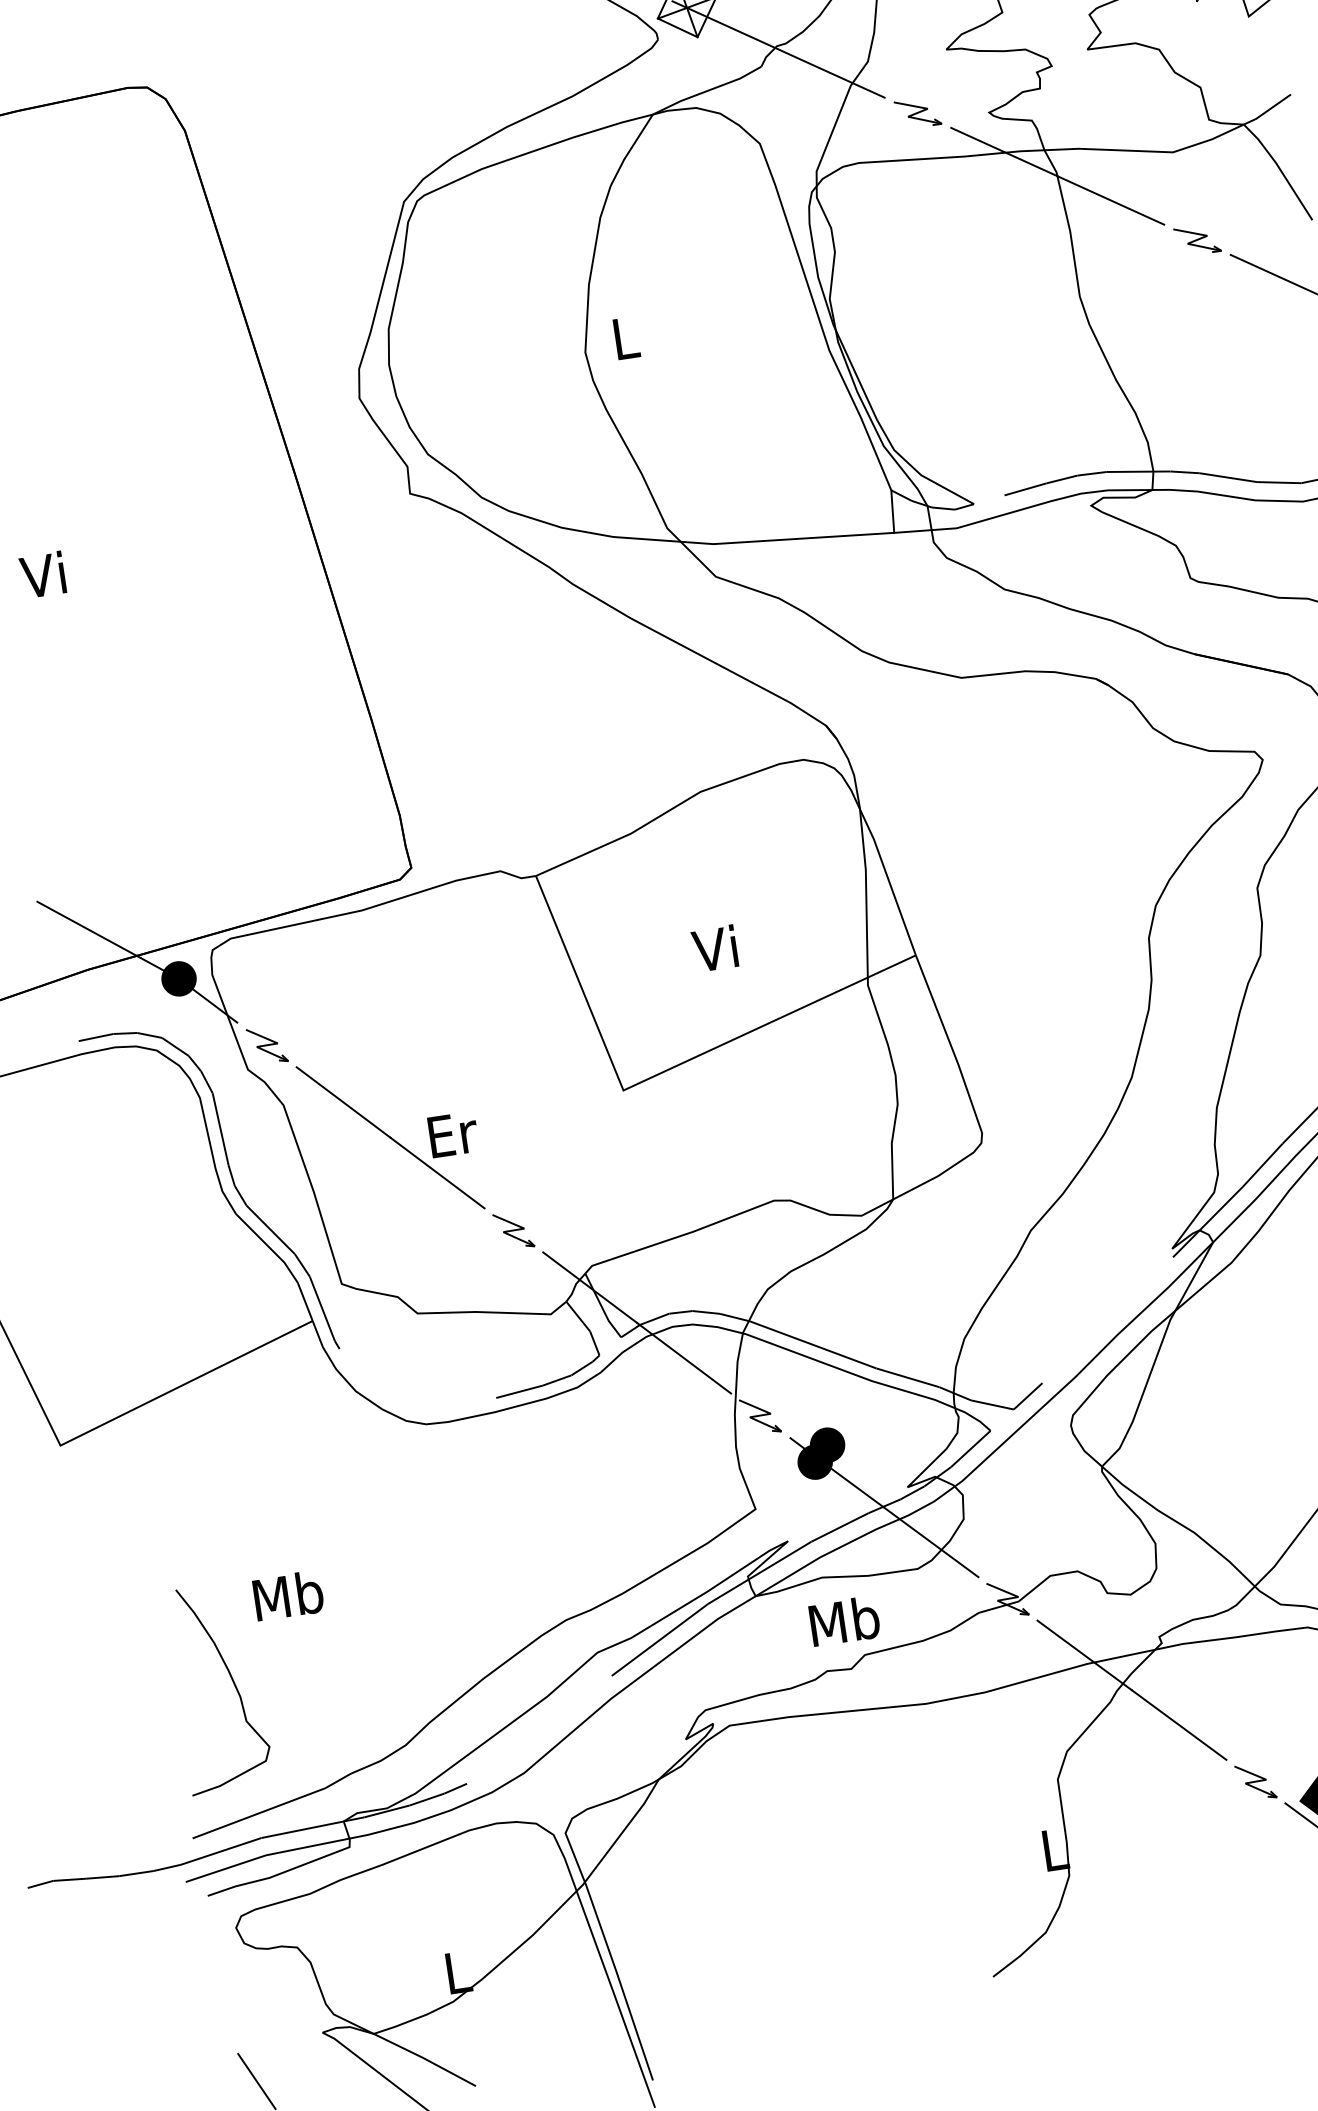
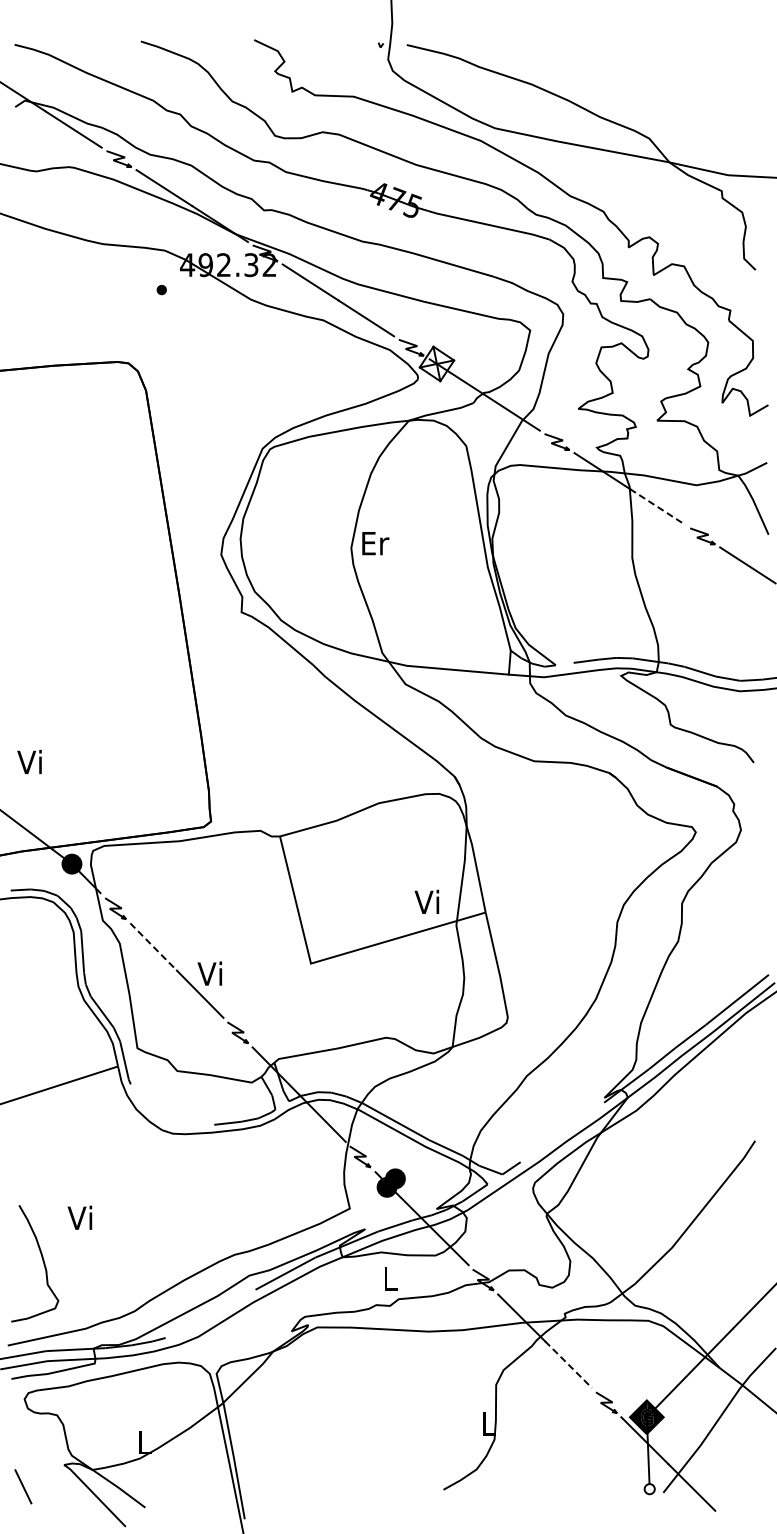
line: (1112, 201) -> (658, 507), solid -> dashed
text: (626, 338) -> (375, 543), L -> Er
text: (42, 574) -> (29, 761), moved
text: (714, 947) -> (426, 901), moved
line: (343, 1103) -> (153, 947), solid -> dashed
text: (451, 1133) -> (211, 973), Er -> Vi
text: (288, 1594) -> (81, 1217), Mb -> Vi
text: (845, 1620) -> (390, 1278), Mb -> L
line: (1179, 1724) -> (568, 1364), solid -> dashed

